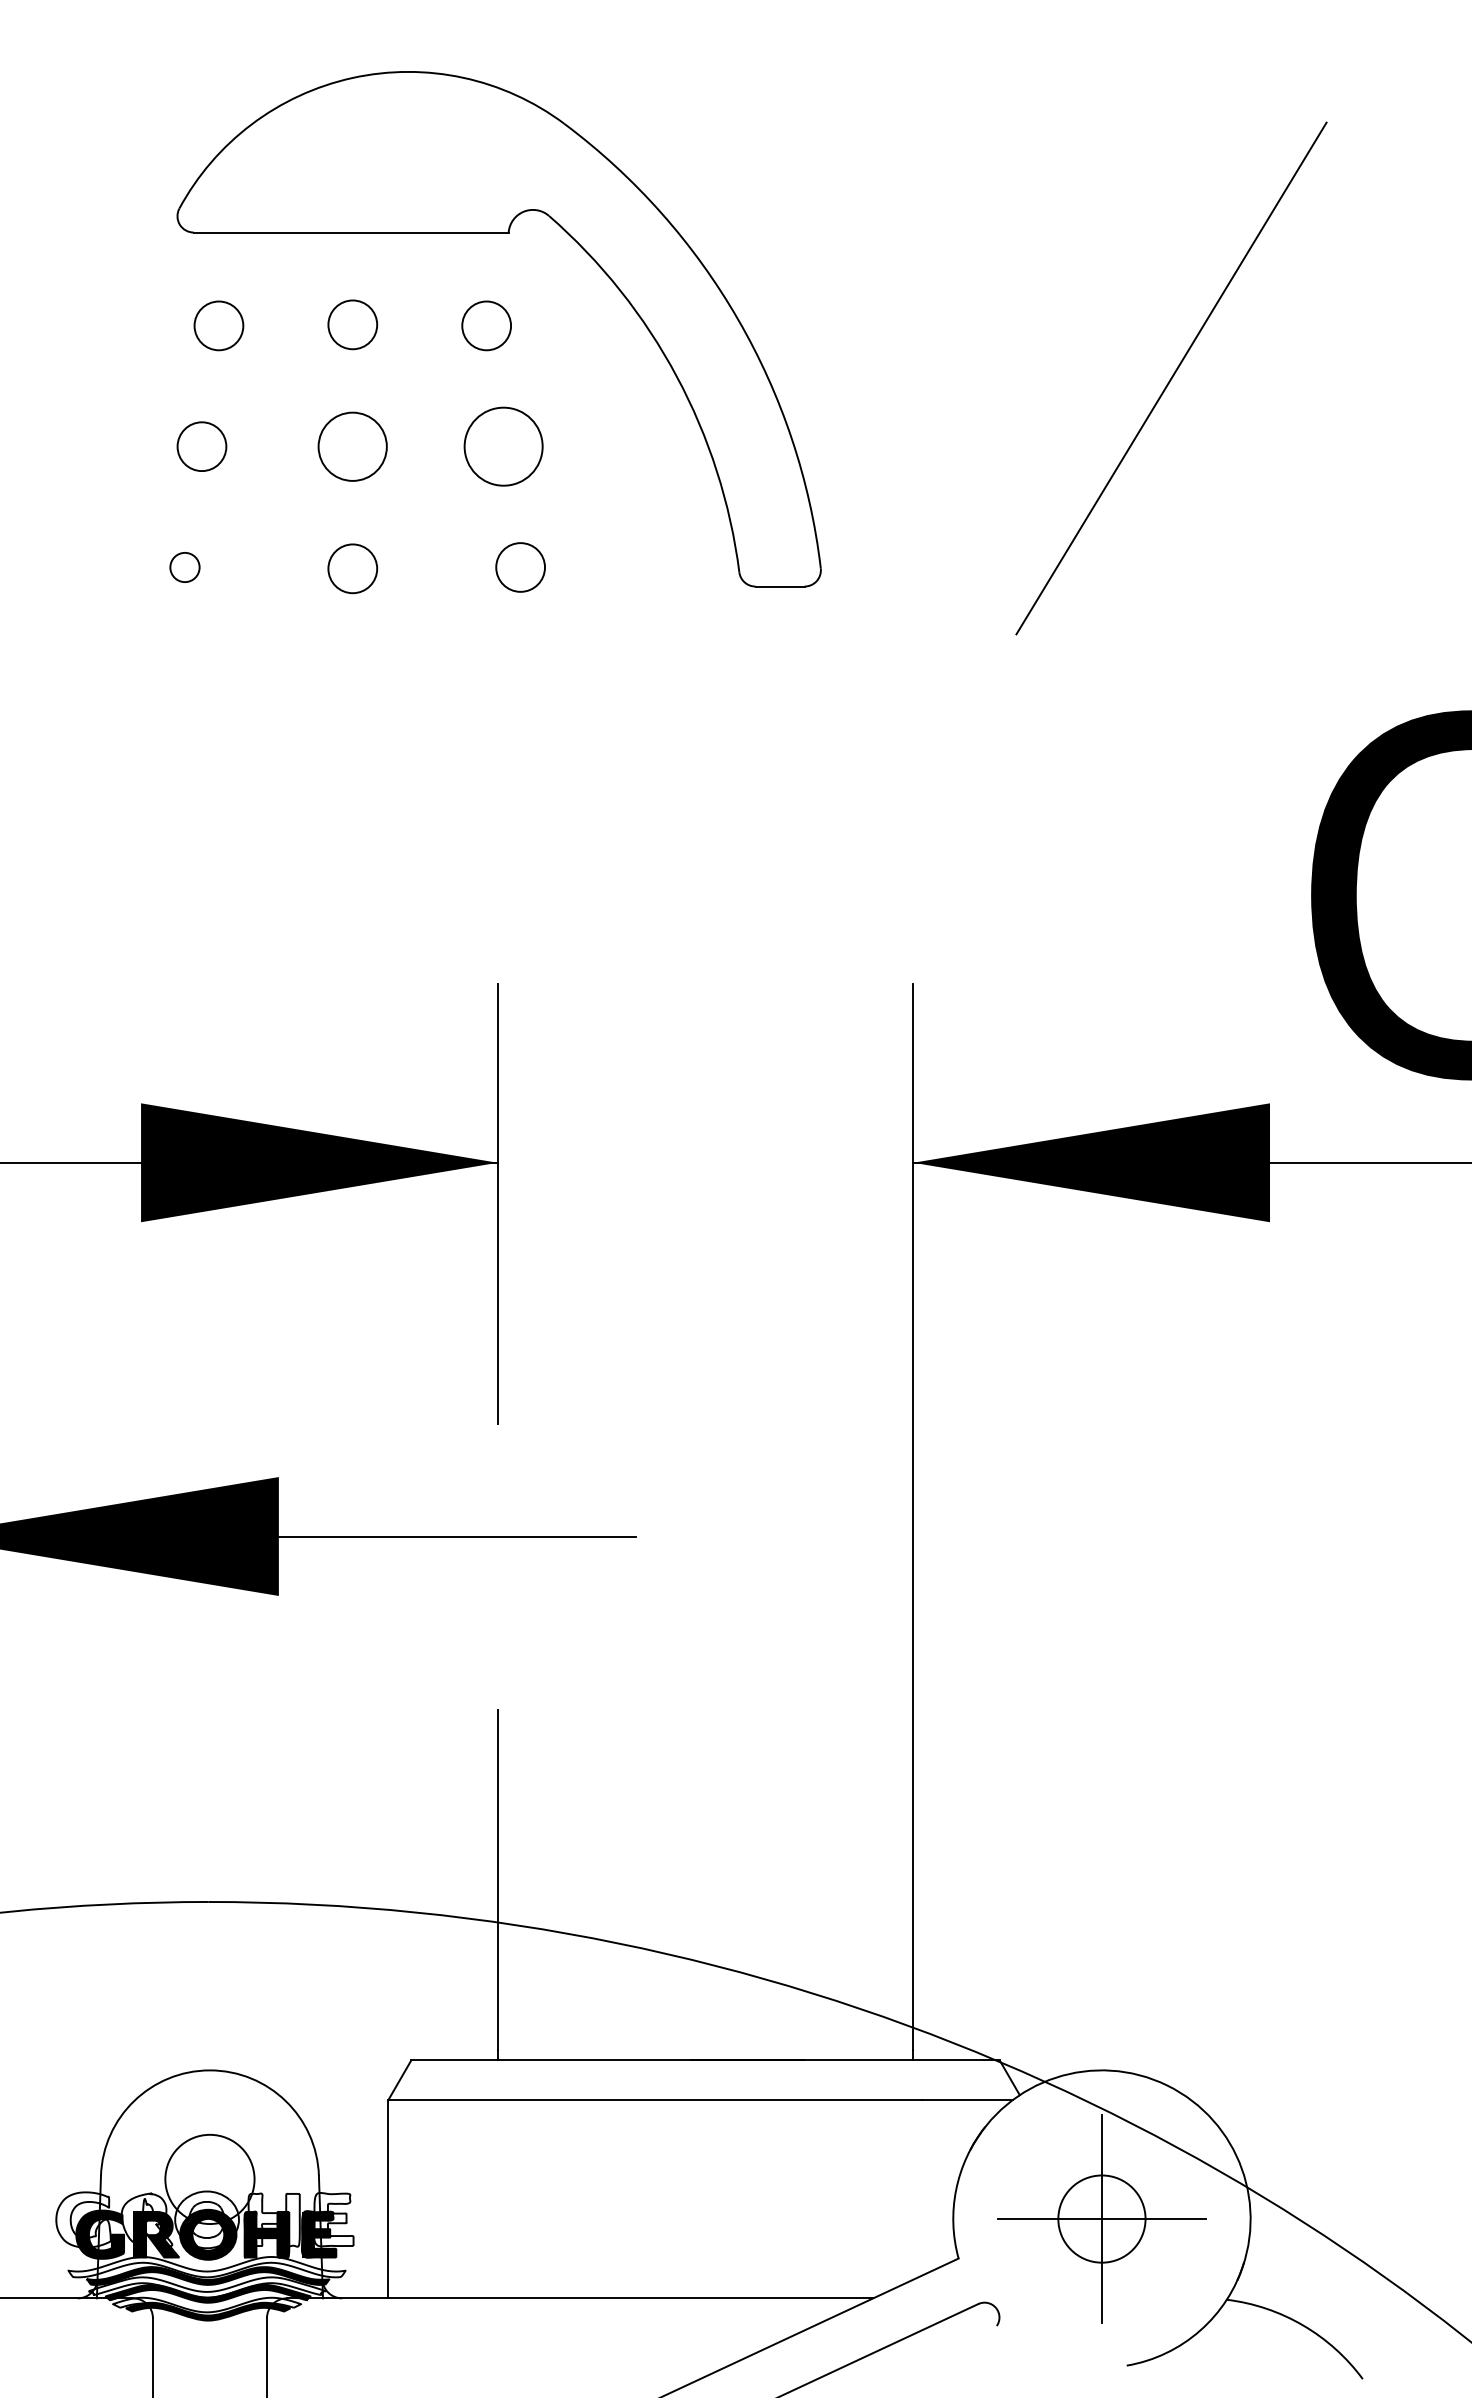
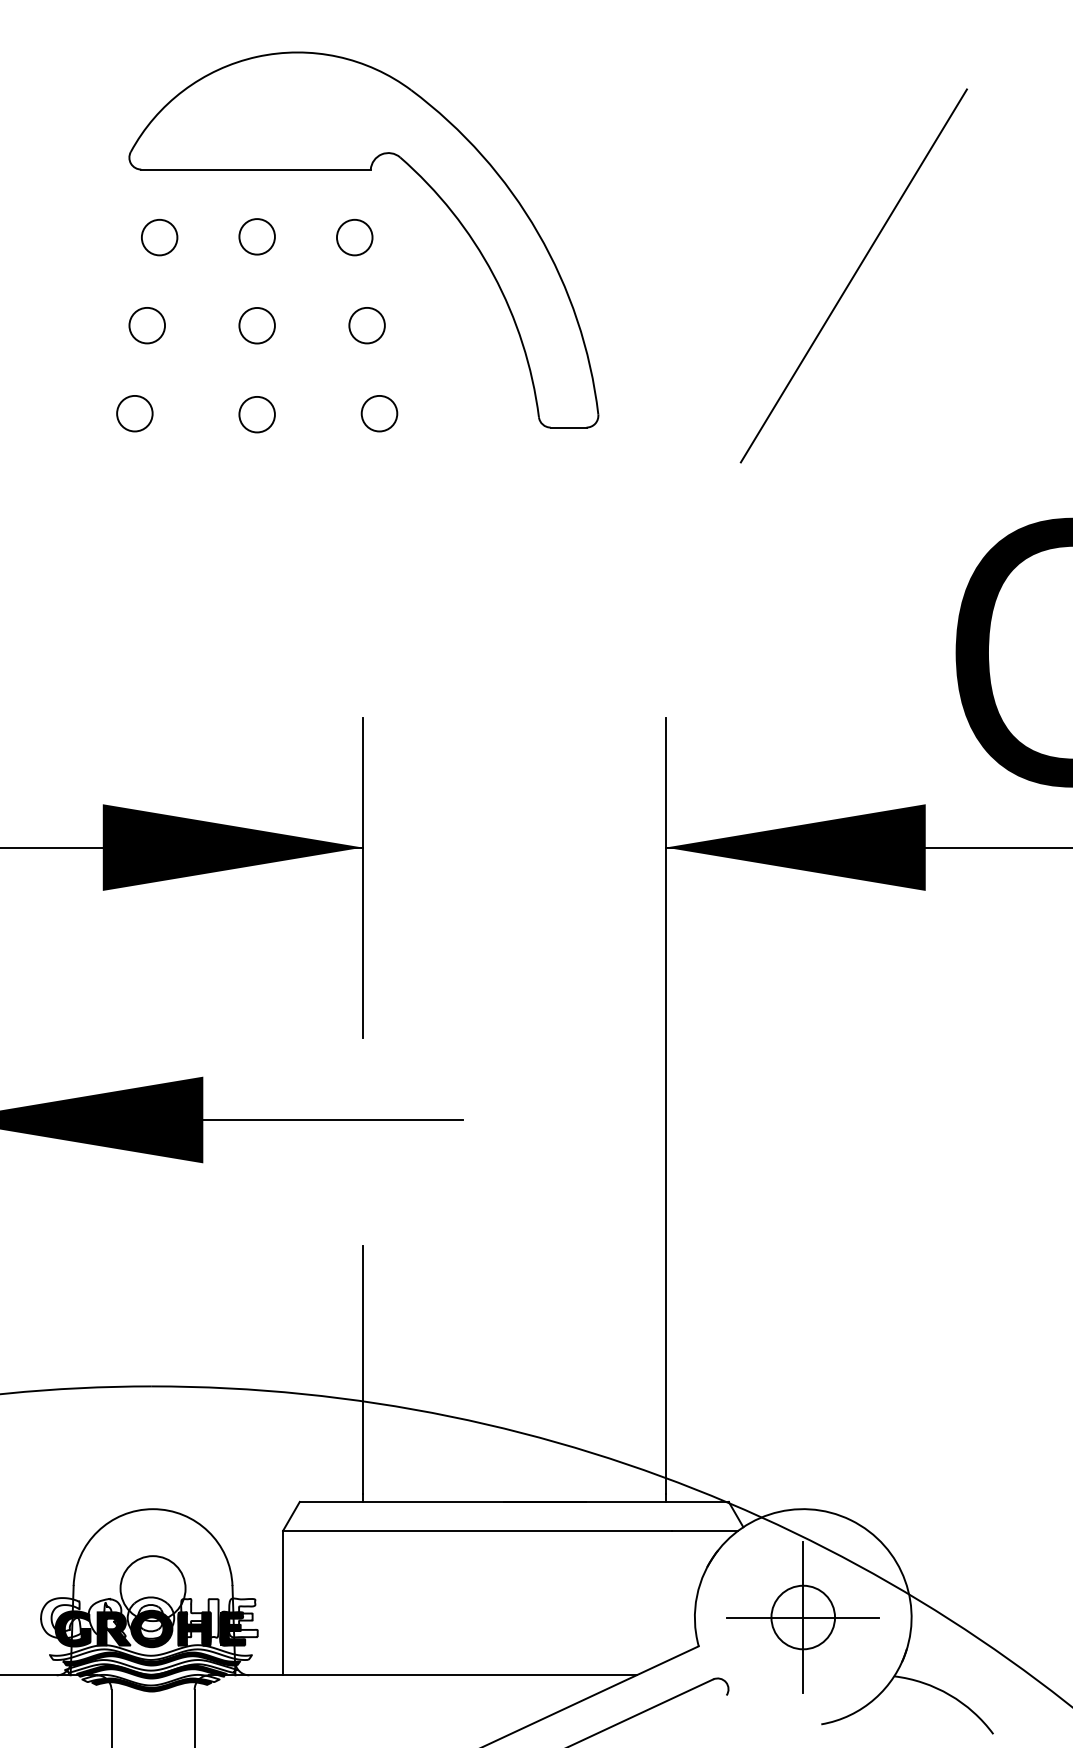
circle: (352, 446) -> (256, 325), size x0.71
circle: (503, 446) -> (367, 325), size x0.62
circle: (184, 567) -> (134, 413), size x1.67

